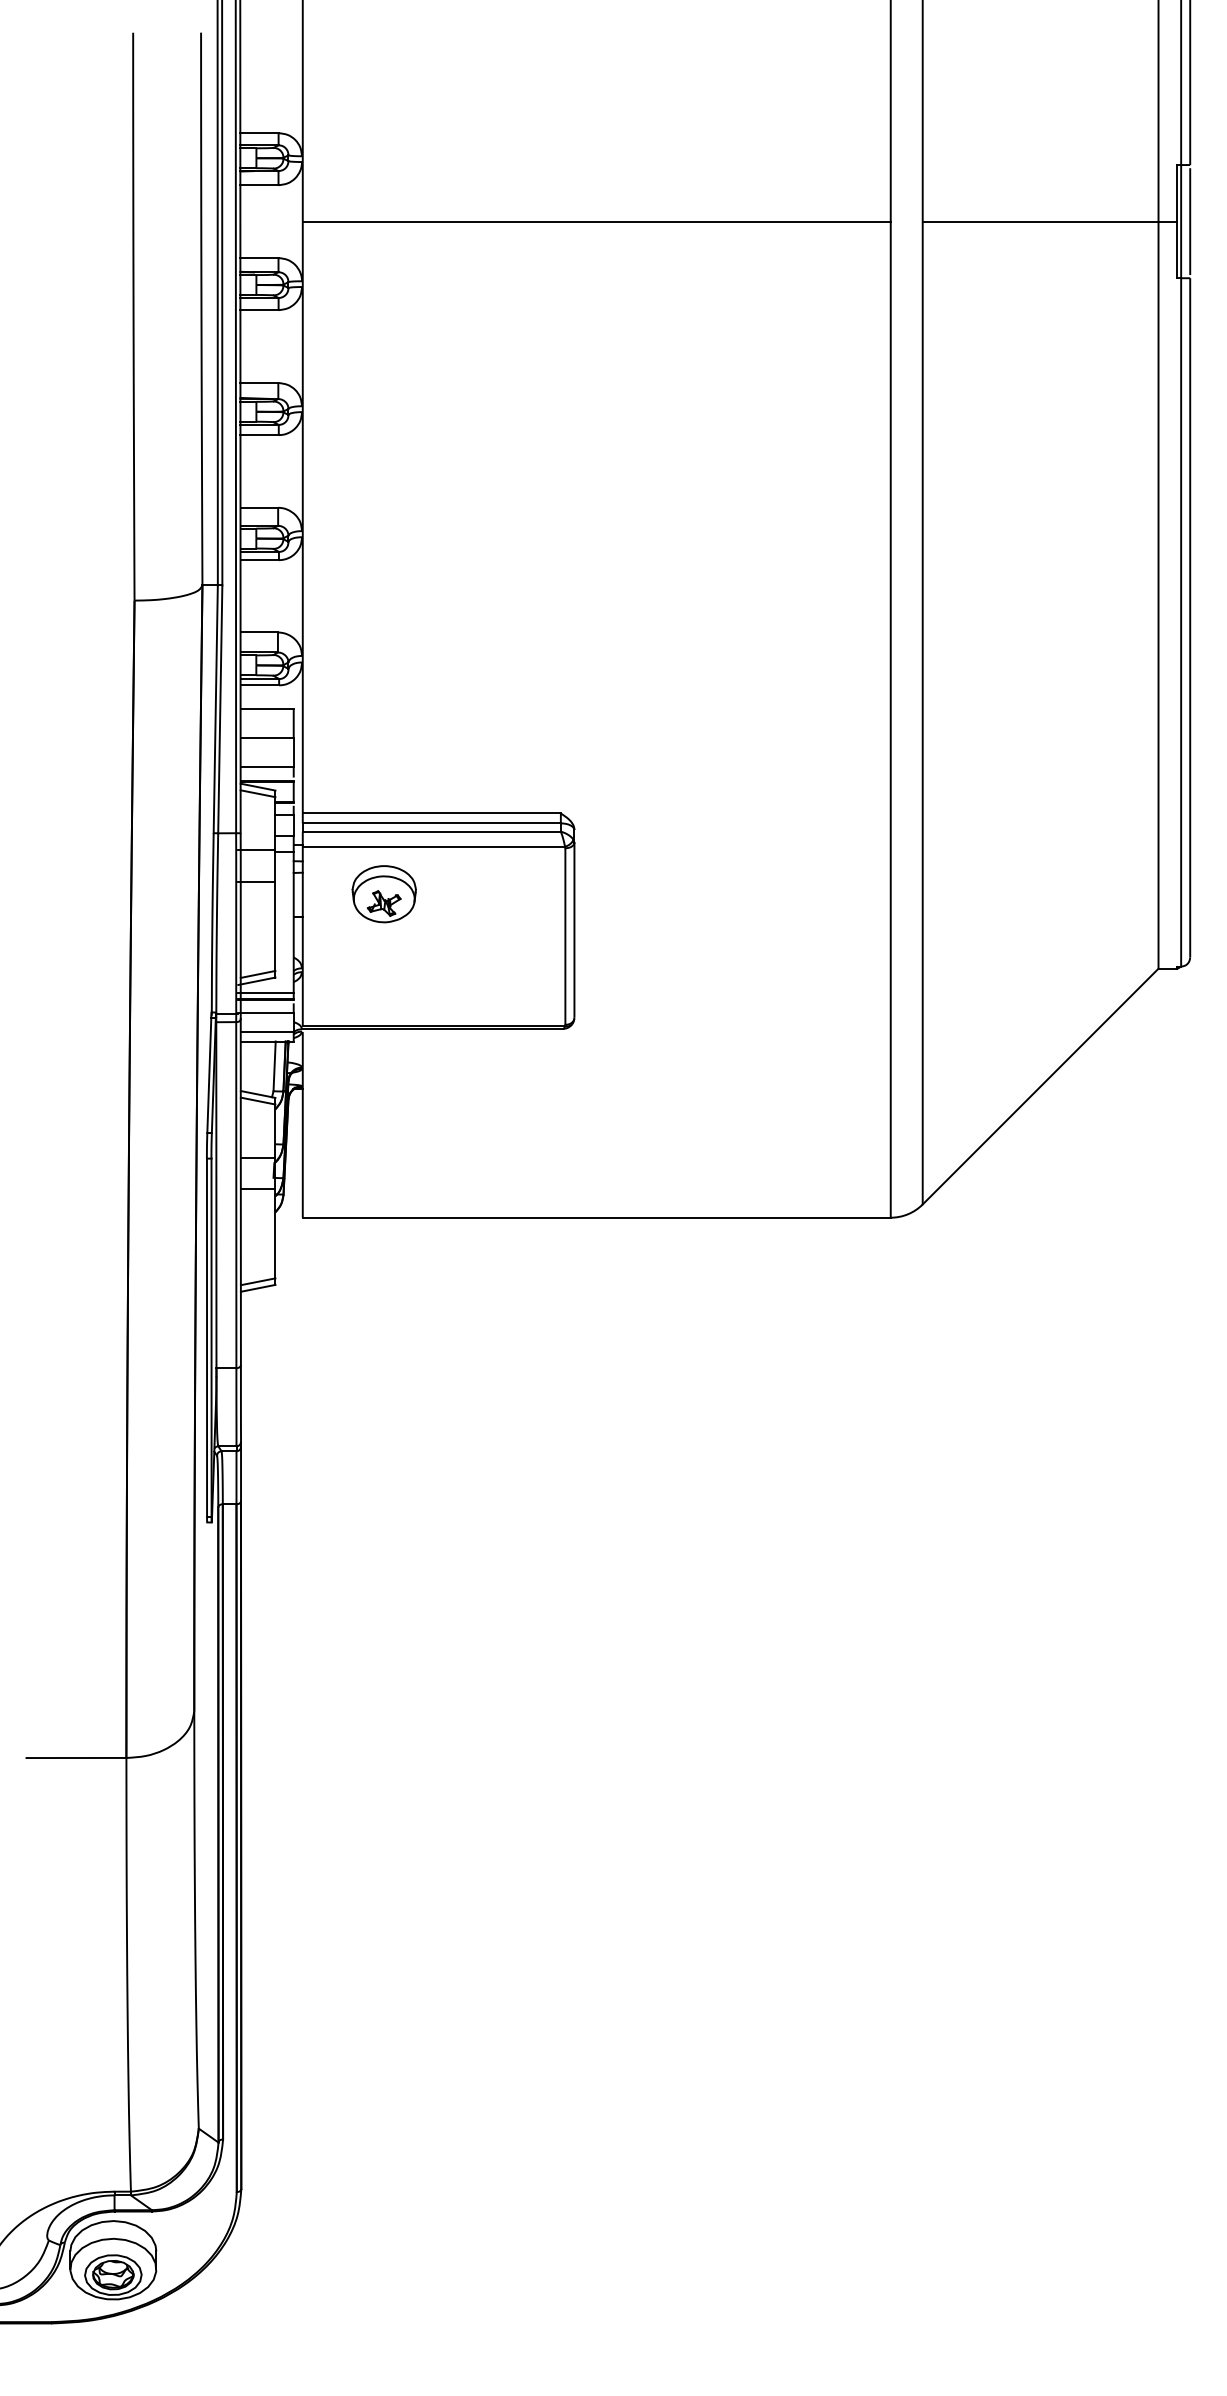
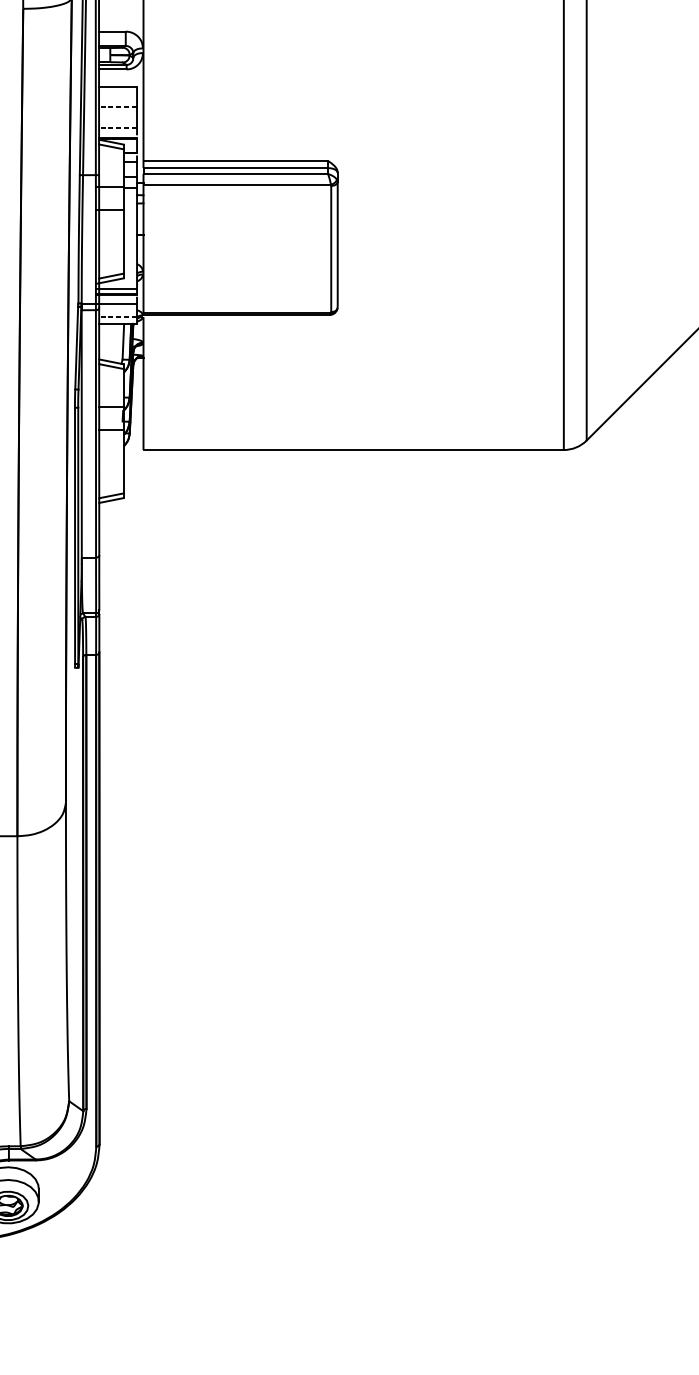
line: (267, 738) -> (118, 107), solid -> dashed
line: (267, 767) -> (118, 128), solid -> dashed
part: (383, 894) -> (201, 218), removed
line: (266, 1031) -> (117, 316), solid -> dashed

